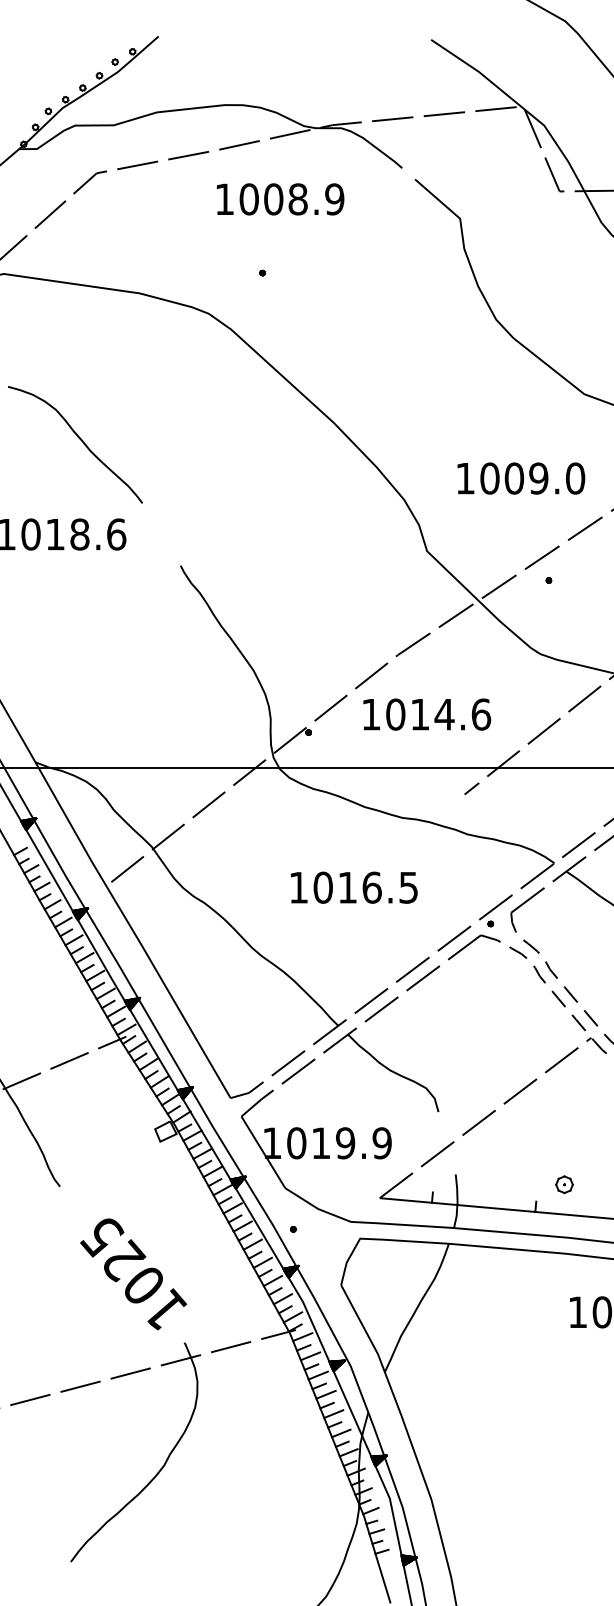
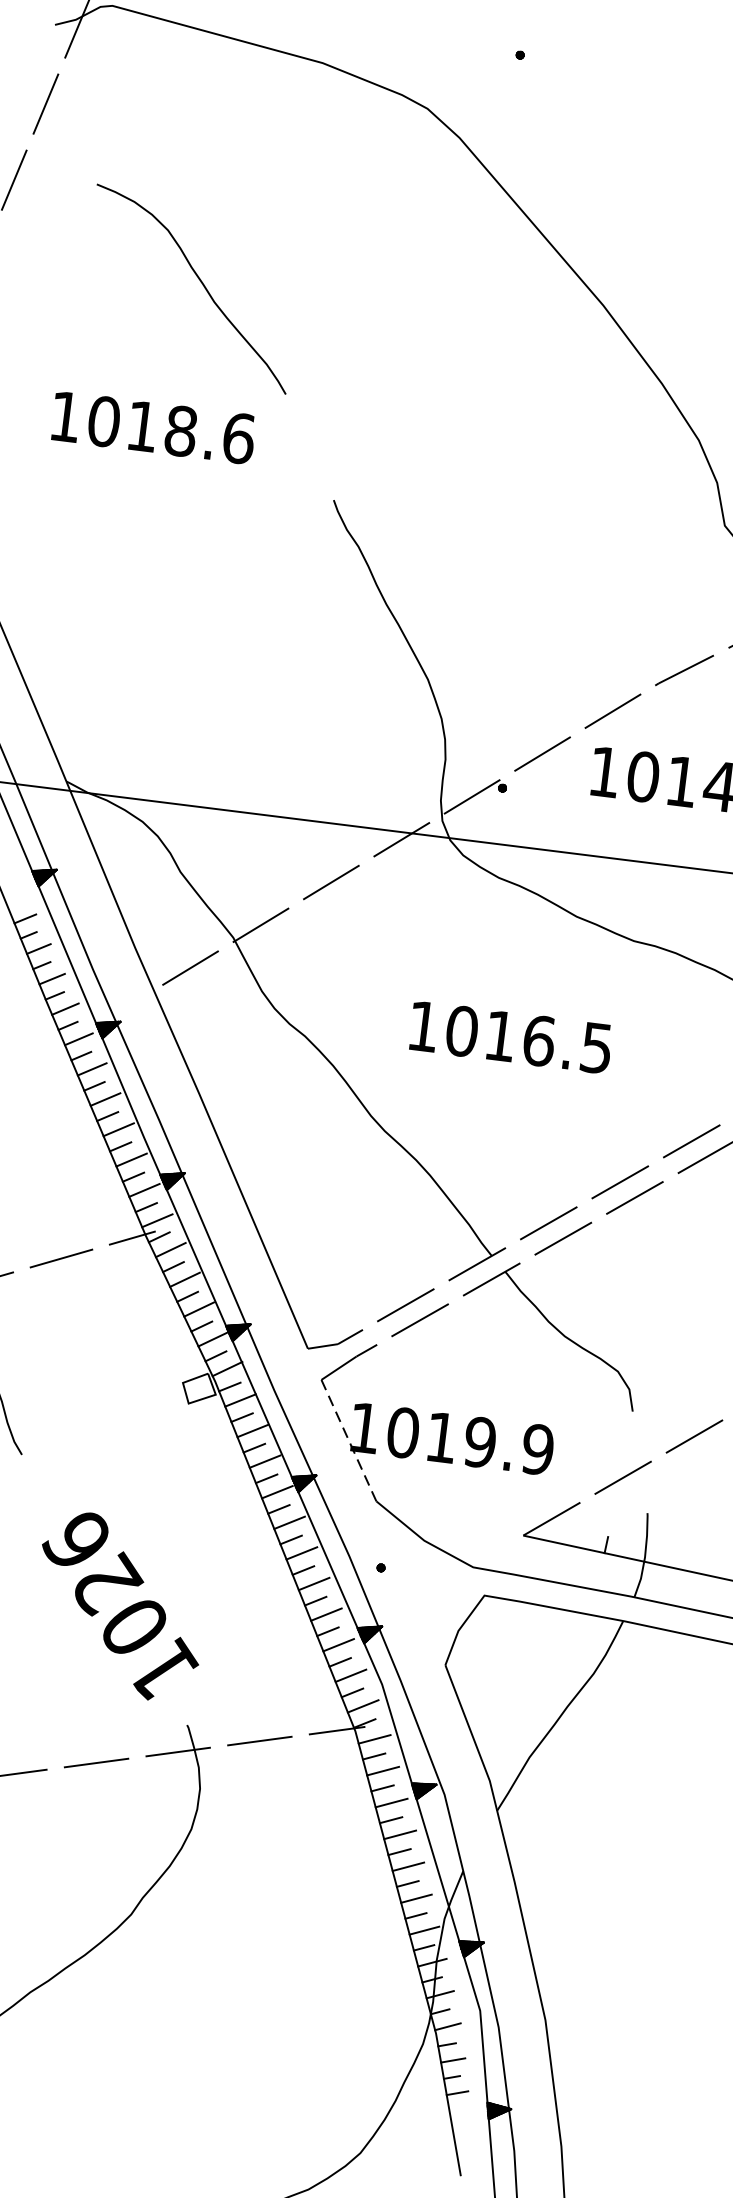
text: (354, 887) -> (511, 1037), moved
line: (263, 1152) -> (349, 1440), solid -> dashed
text: (101, 1237) -> (77, 1542), 1025 -> 1026

